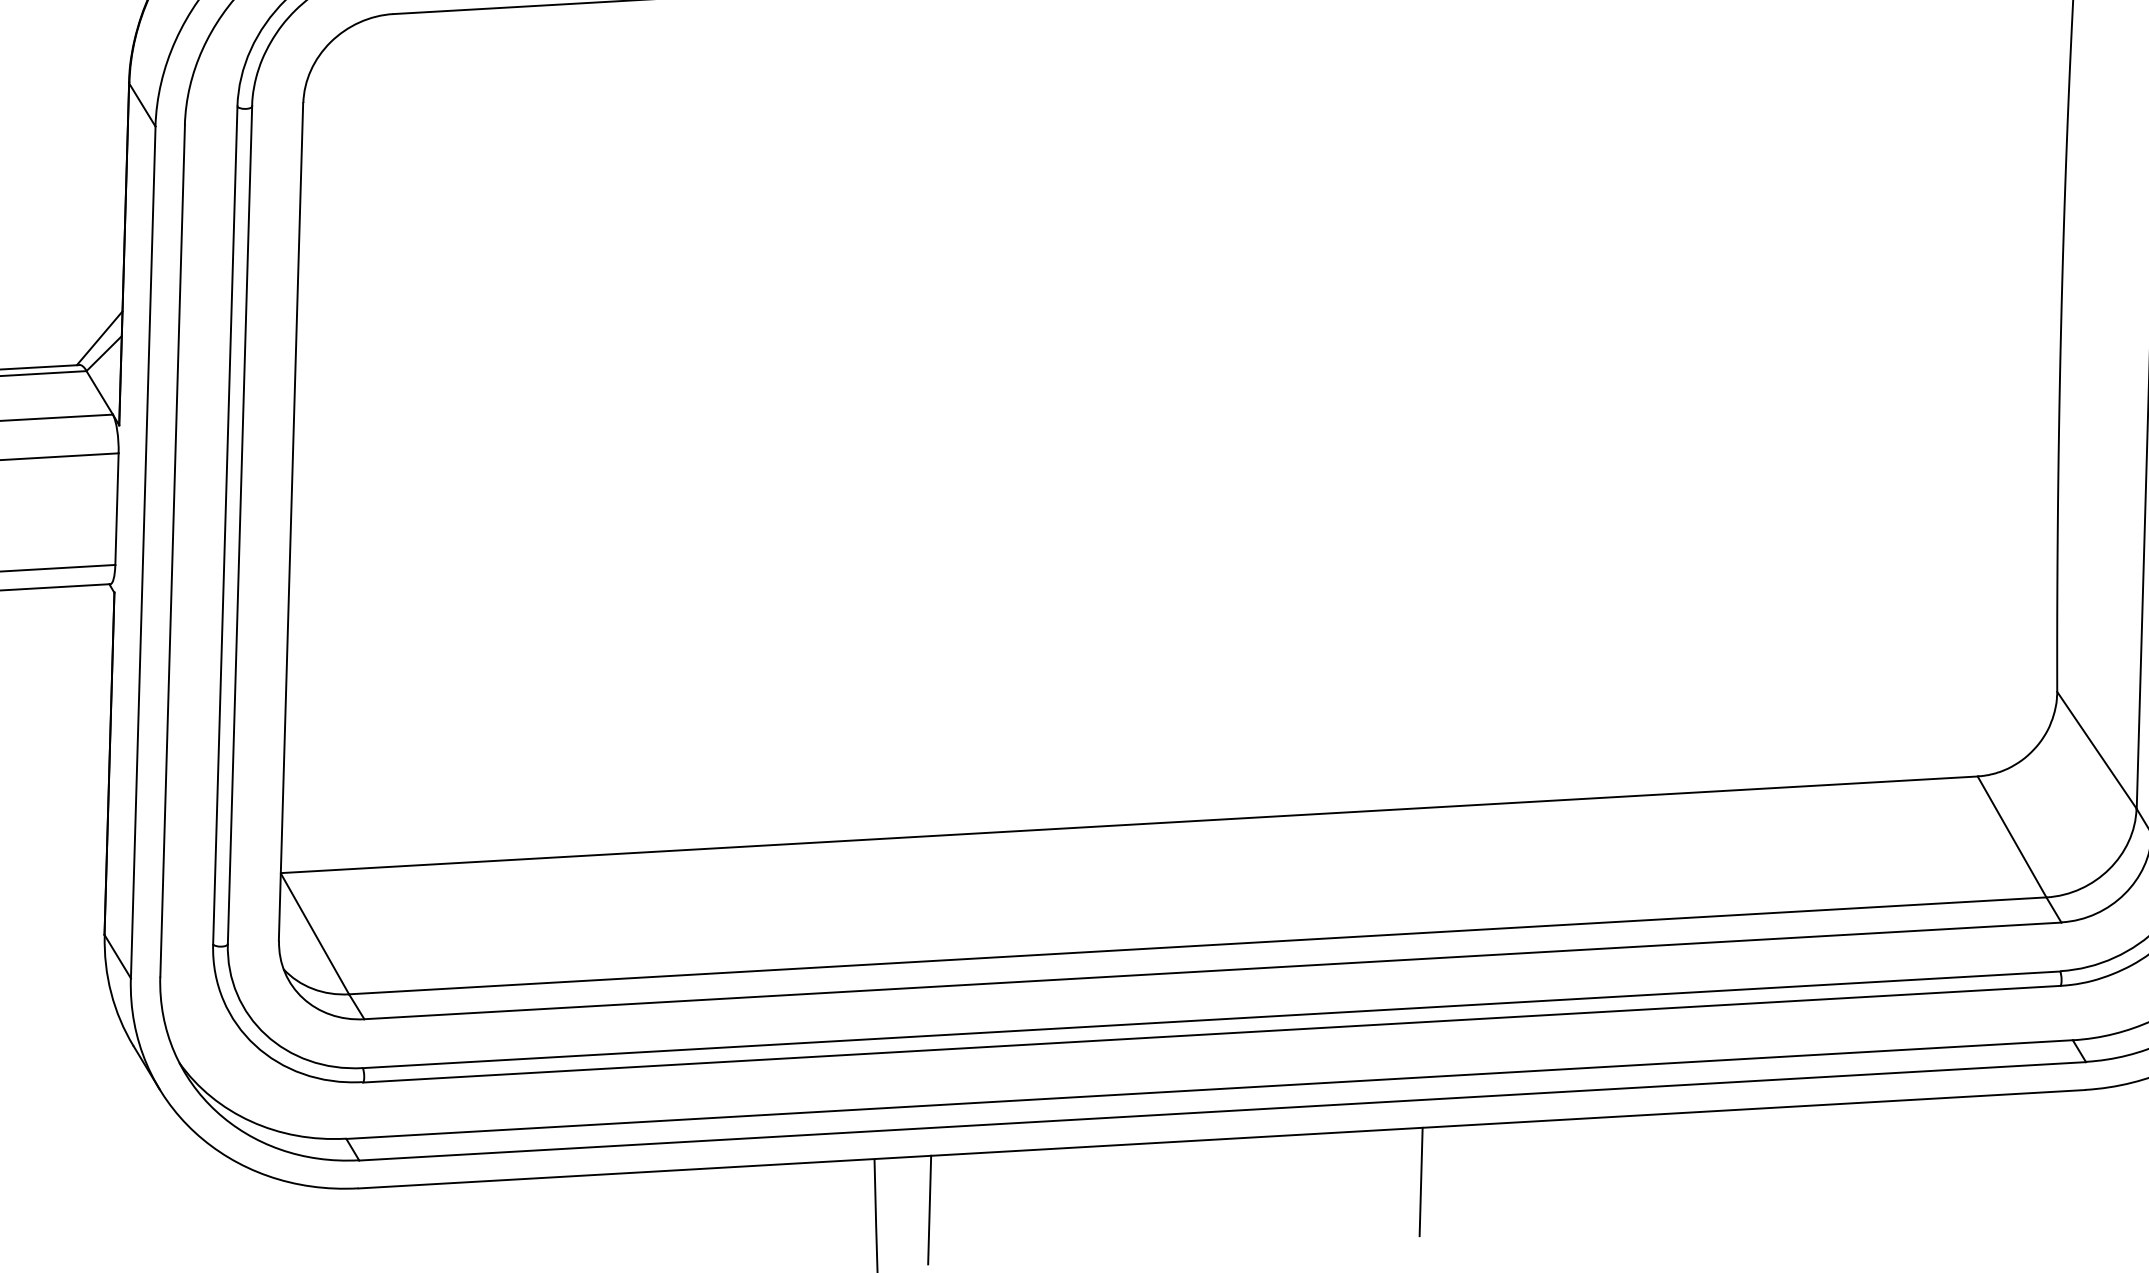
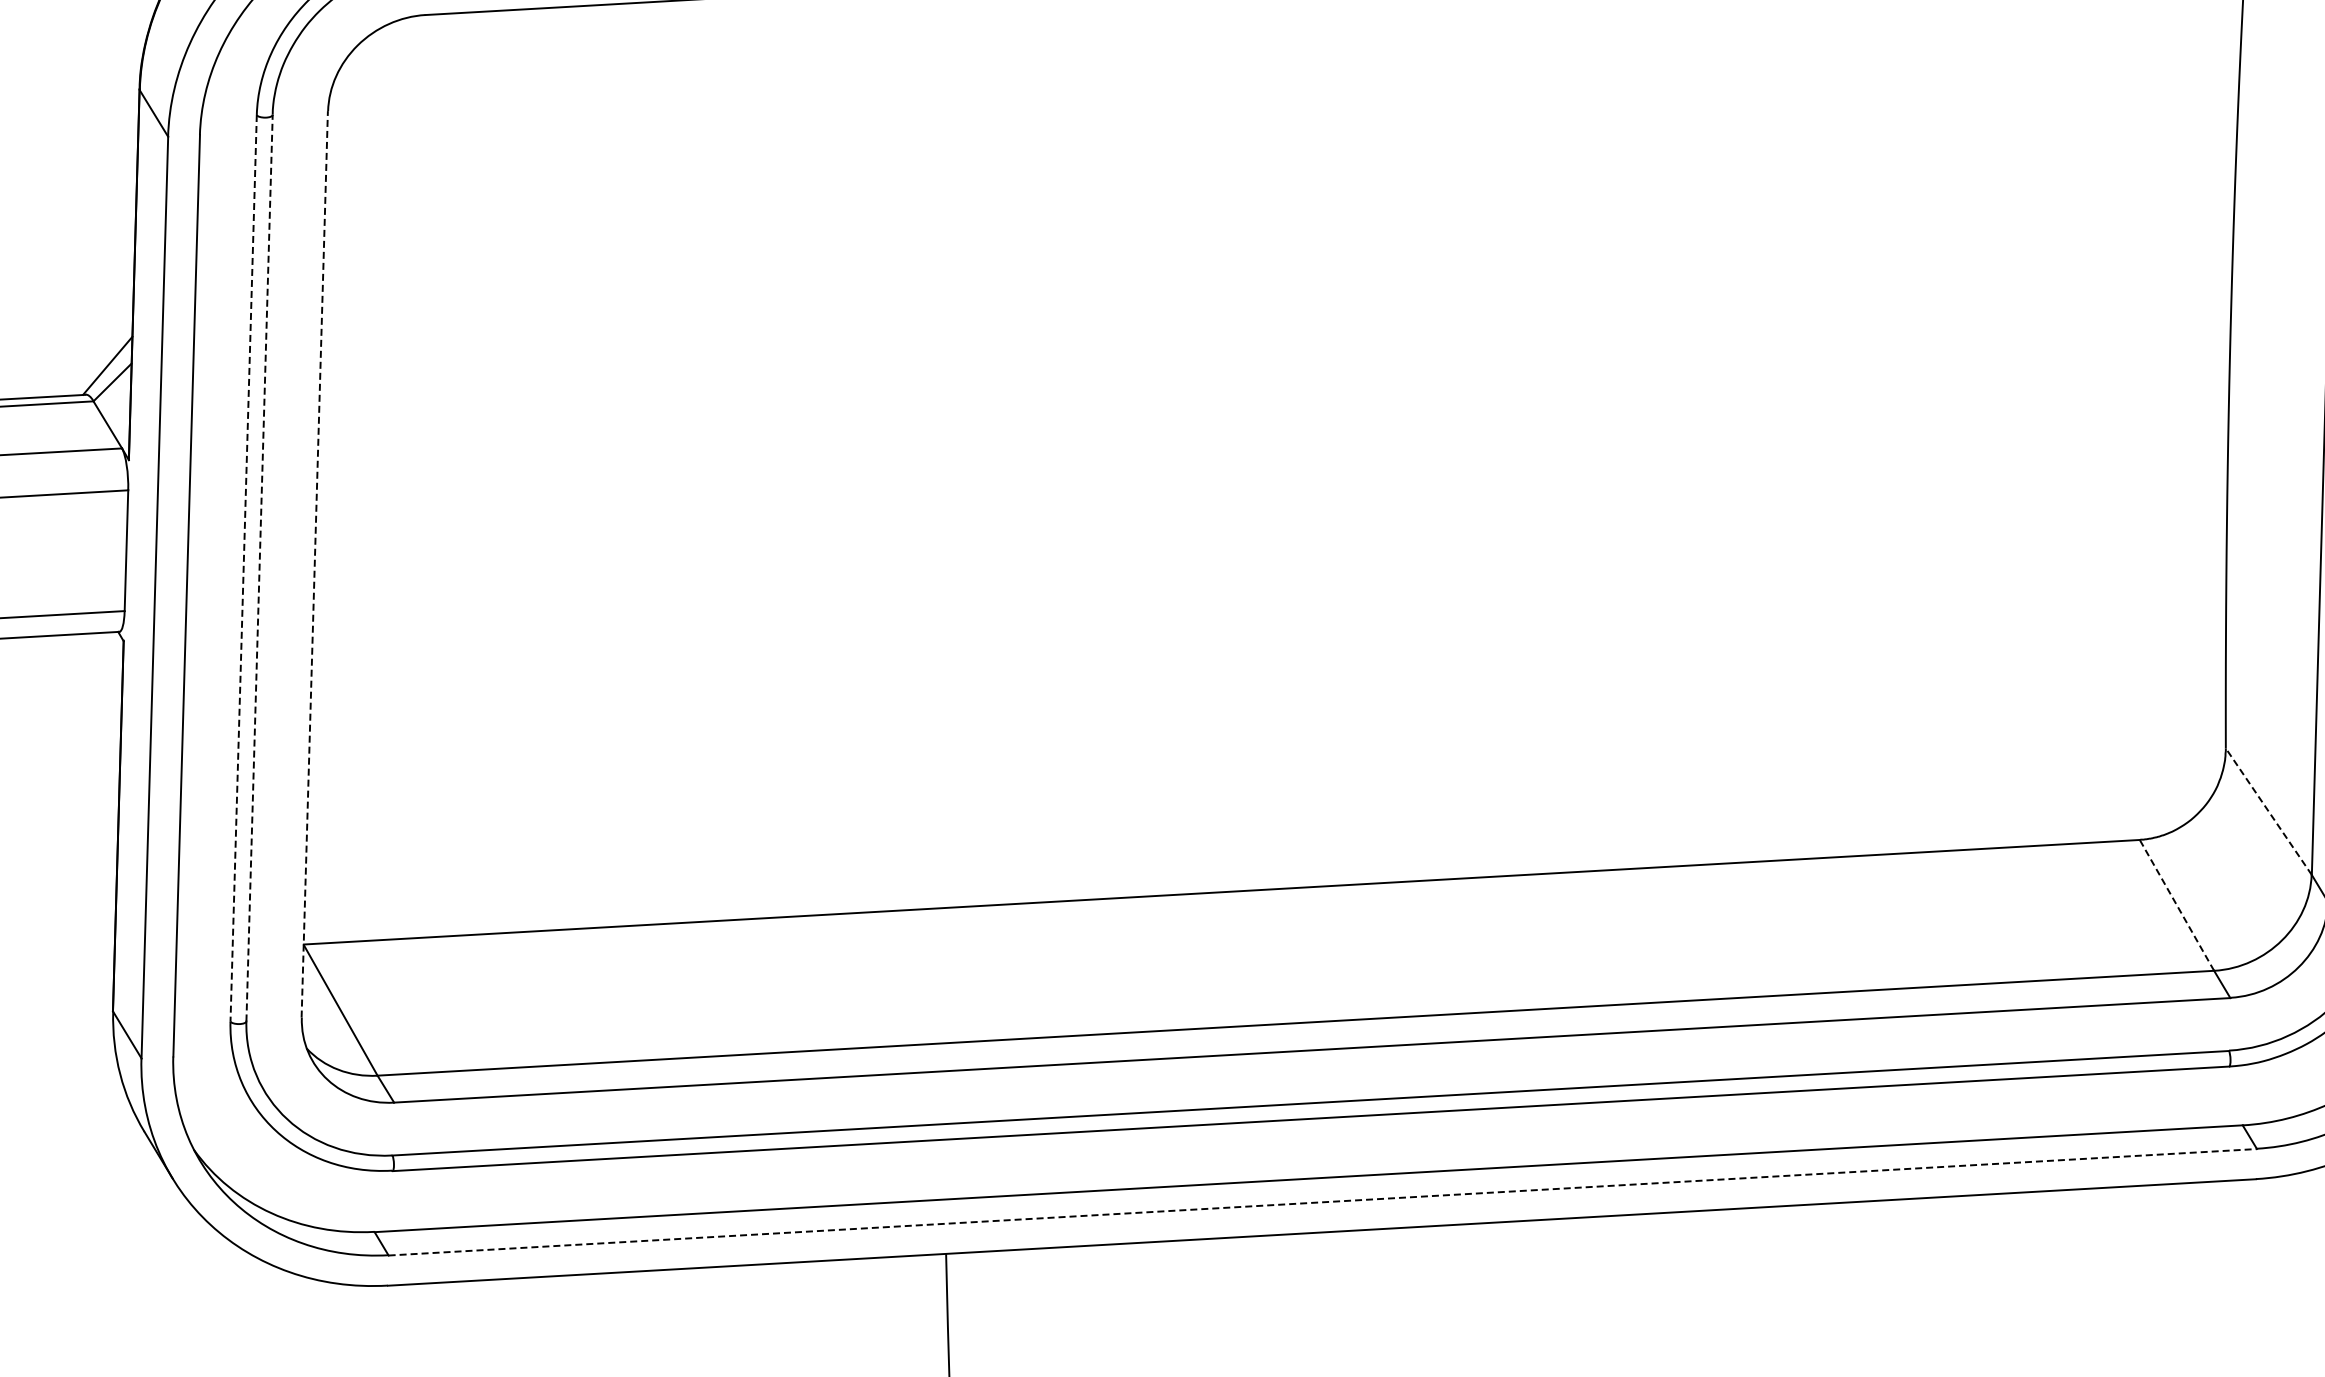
line: (290, 520) -> (314, 563), solid -> dashed
line: (225, 525) -> (243, 568), solid -> dashed
line: (239, 525) -> (259, 568), solid -> dashed
line: (2096, 750) -> (2268, 811), solid -> dashed
line: (2011, 836) -> (2176, 904), solid -> dashed
line: (1222, 1111) -> (1322, 1202), solid -> dashed
line: (1421, 1181) -> (1537, 1278), removed
line: (929, 1209) -> (1005, 1308), removed

